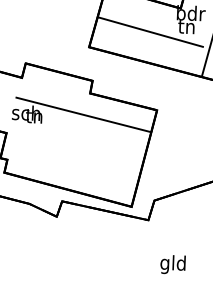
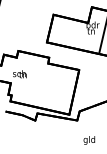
line: (149, 32) -> (74, 34), removed
line: (83, 114) -> (45, 73), removed

